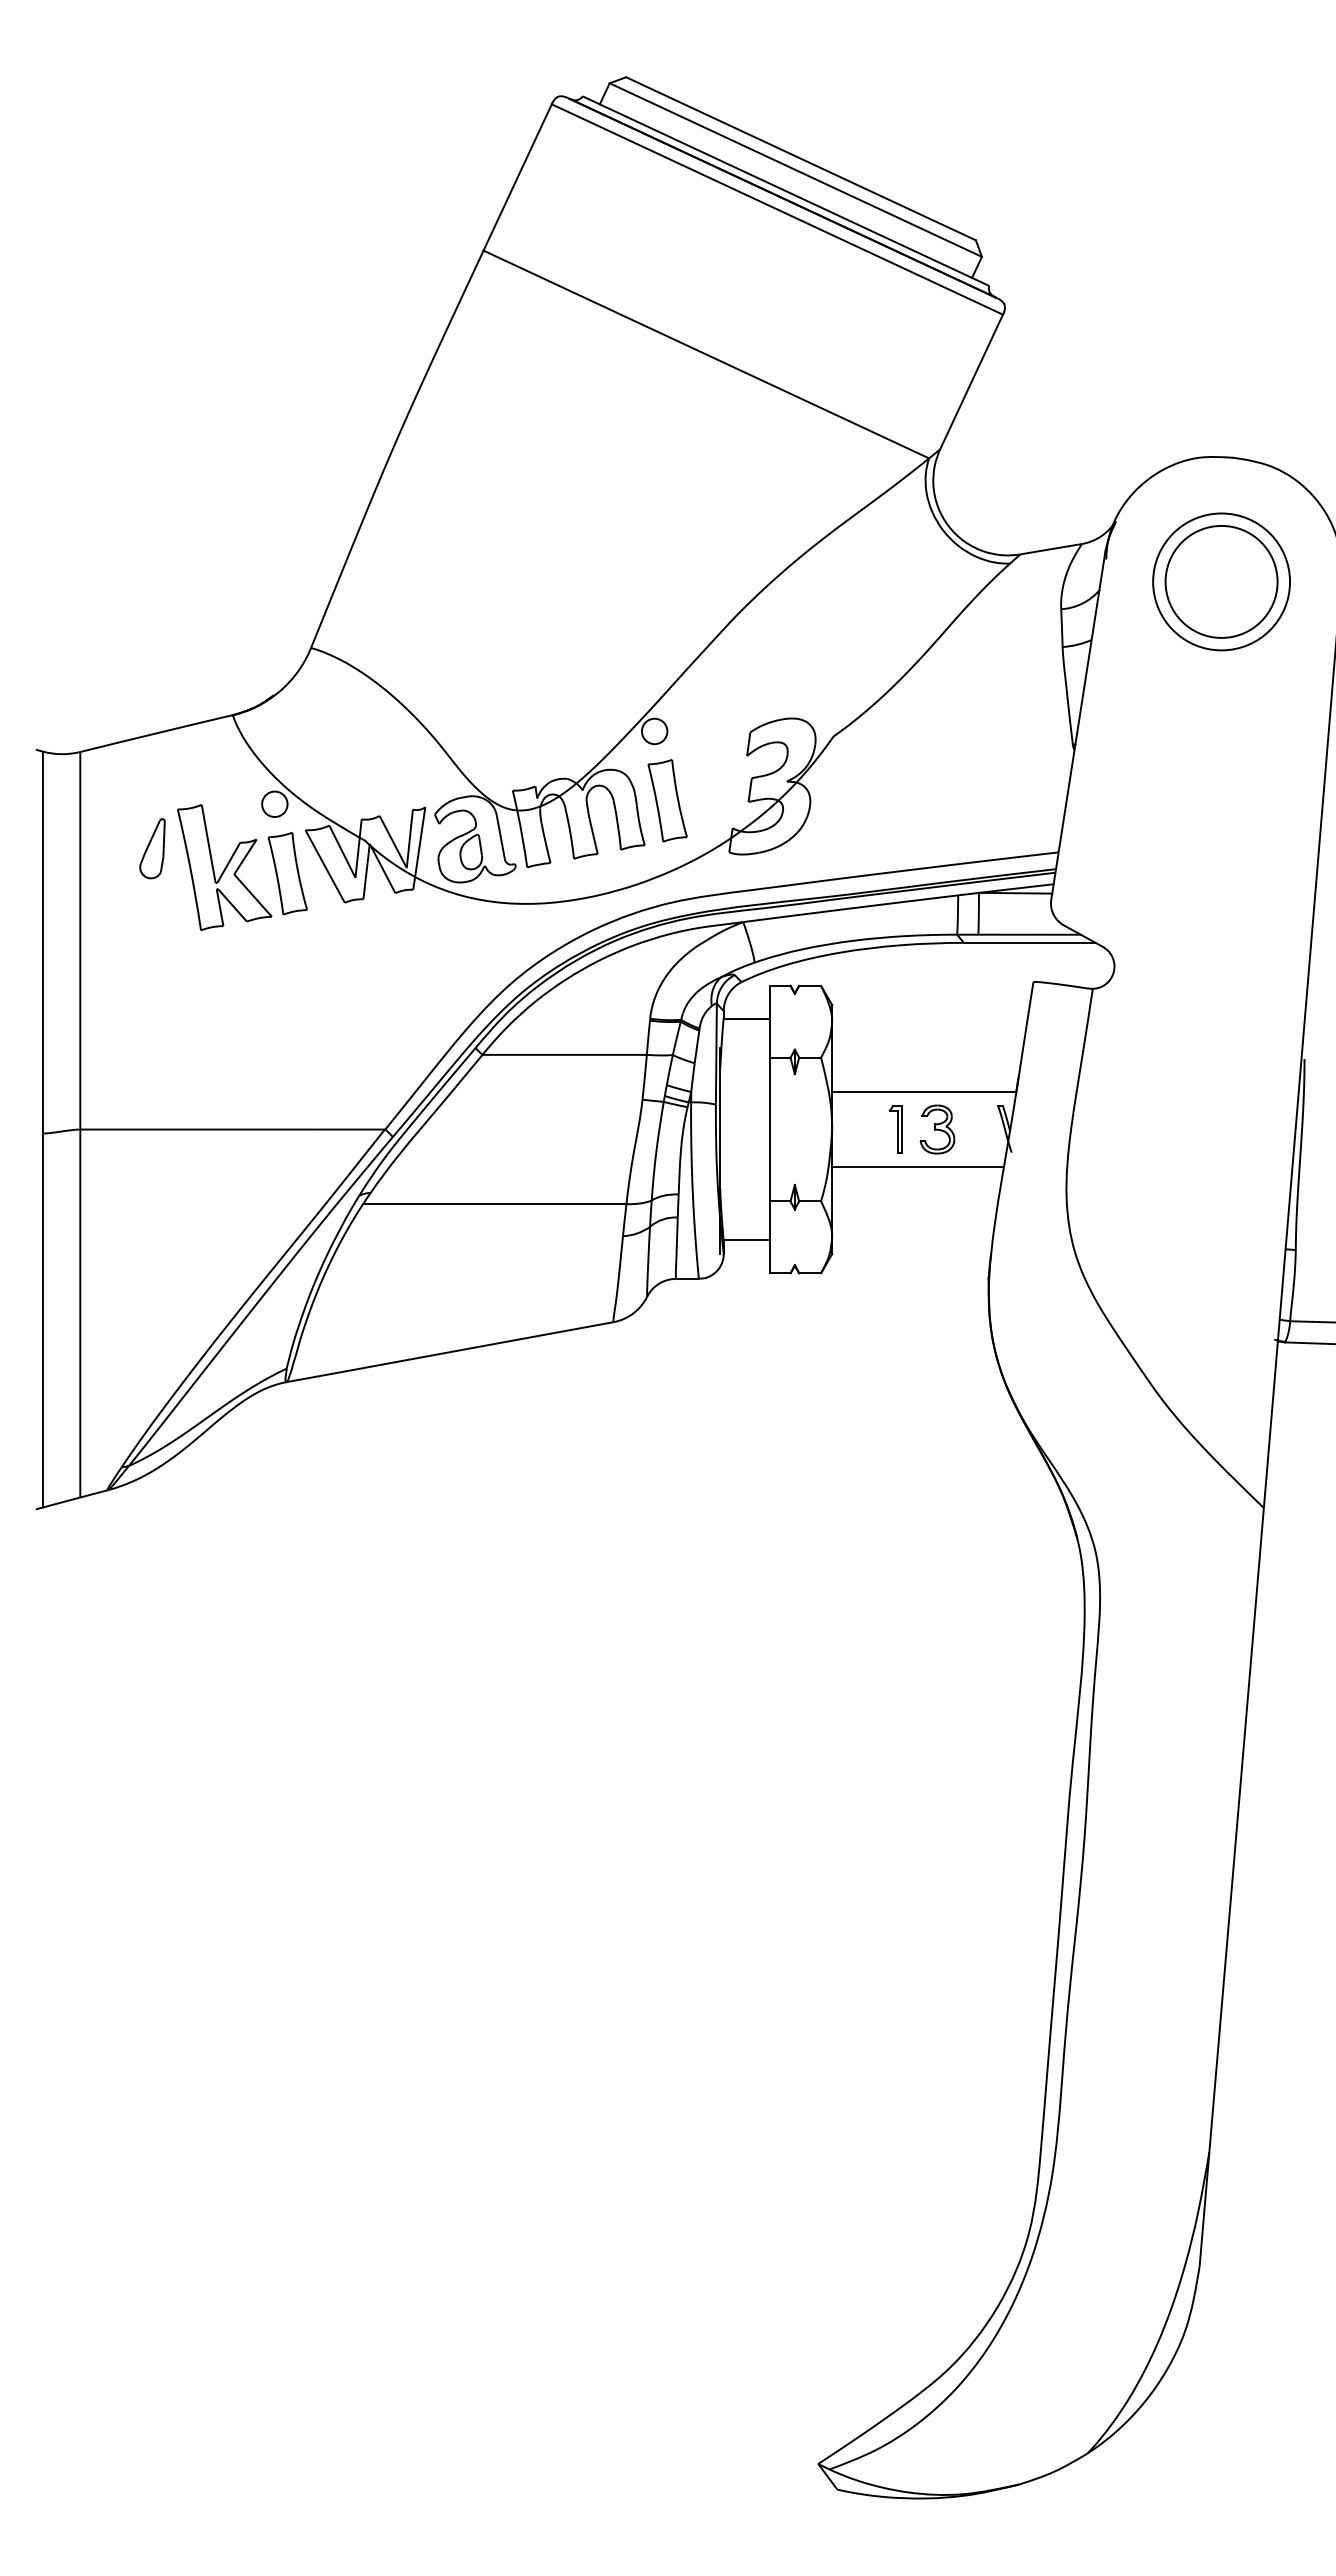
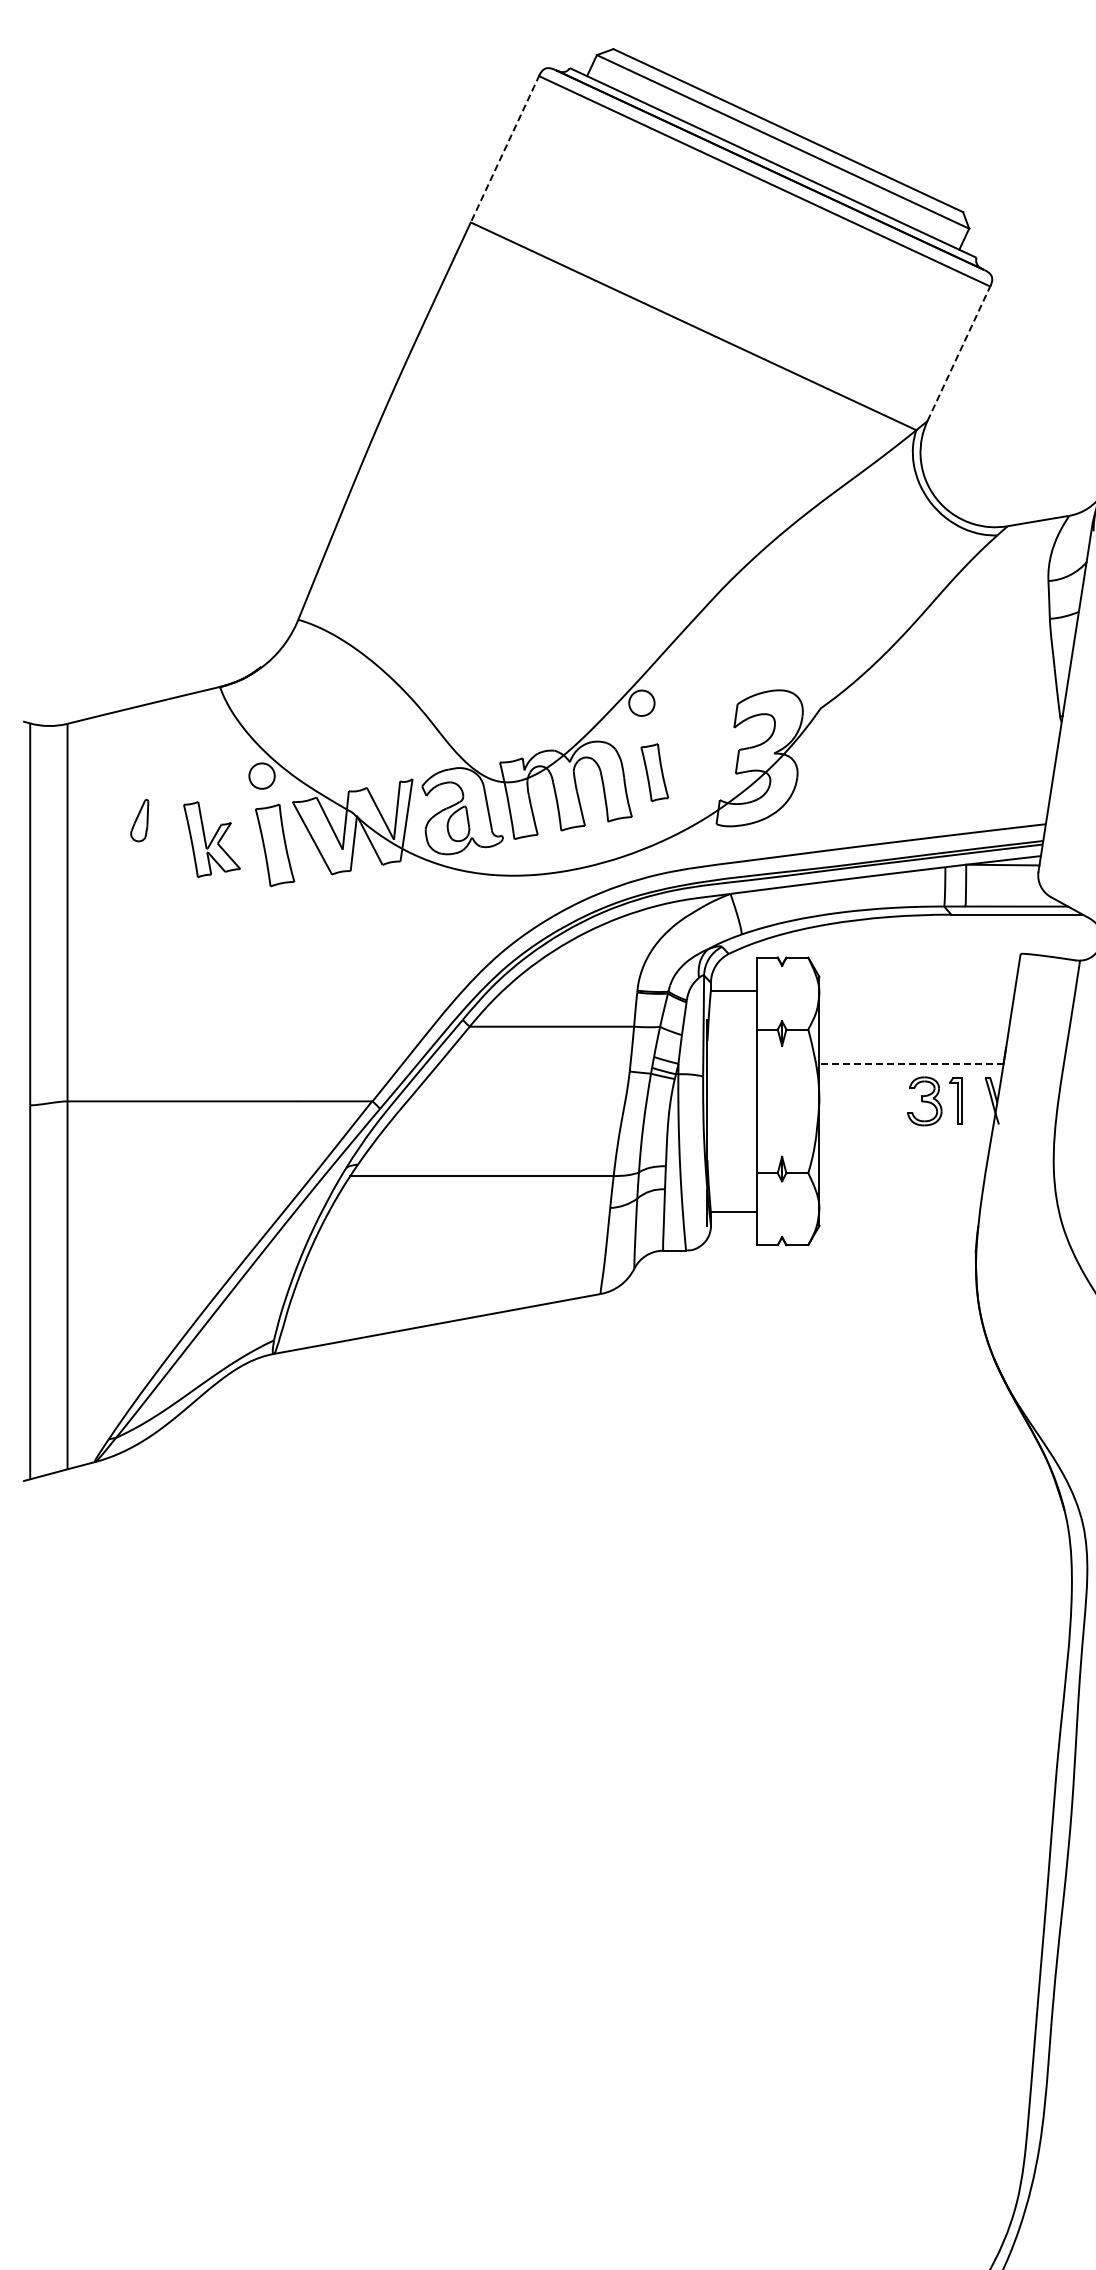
line: (517, 177) -> (504, 149), solid -> dashed
line: (972, 380) -> (959, 352), solid -> dashed
part: (667, 800) -> (654, 772), size x0.7
part: (152, 848) -> (139, 820), size x0.7
part: (224, 867) -> (211, 839), size x0.6
line: (923, 1092) -> (910, 1064), solid -> dashed
part: (895, 1129) -> (955, 1101), moved
line: (917, 1166) -> (904, 1138), removed

